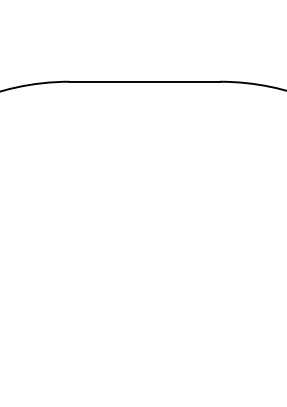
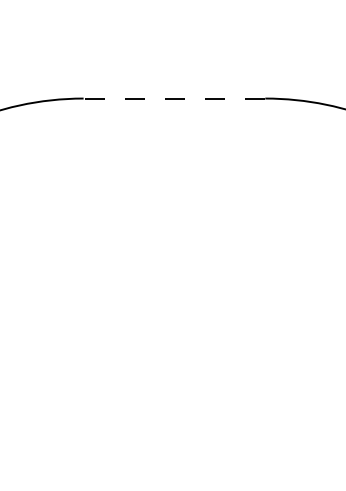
line: (144, 81) -> (174, 98), solid -> dashed

